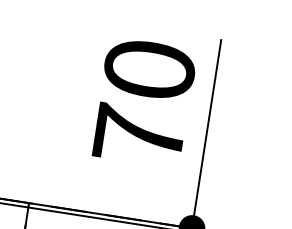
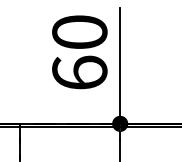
text: (138, 134) -> (79, 72), 70 -> 60

